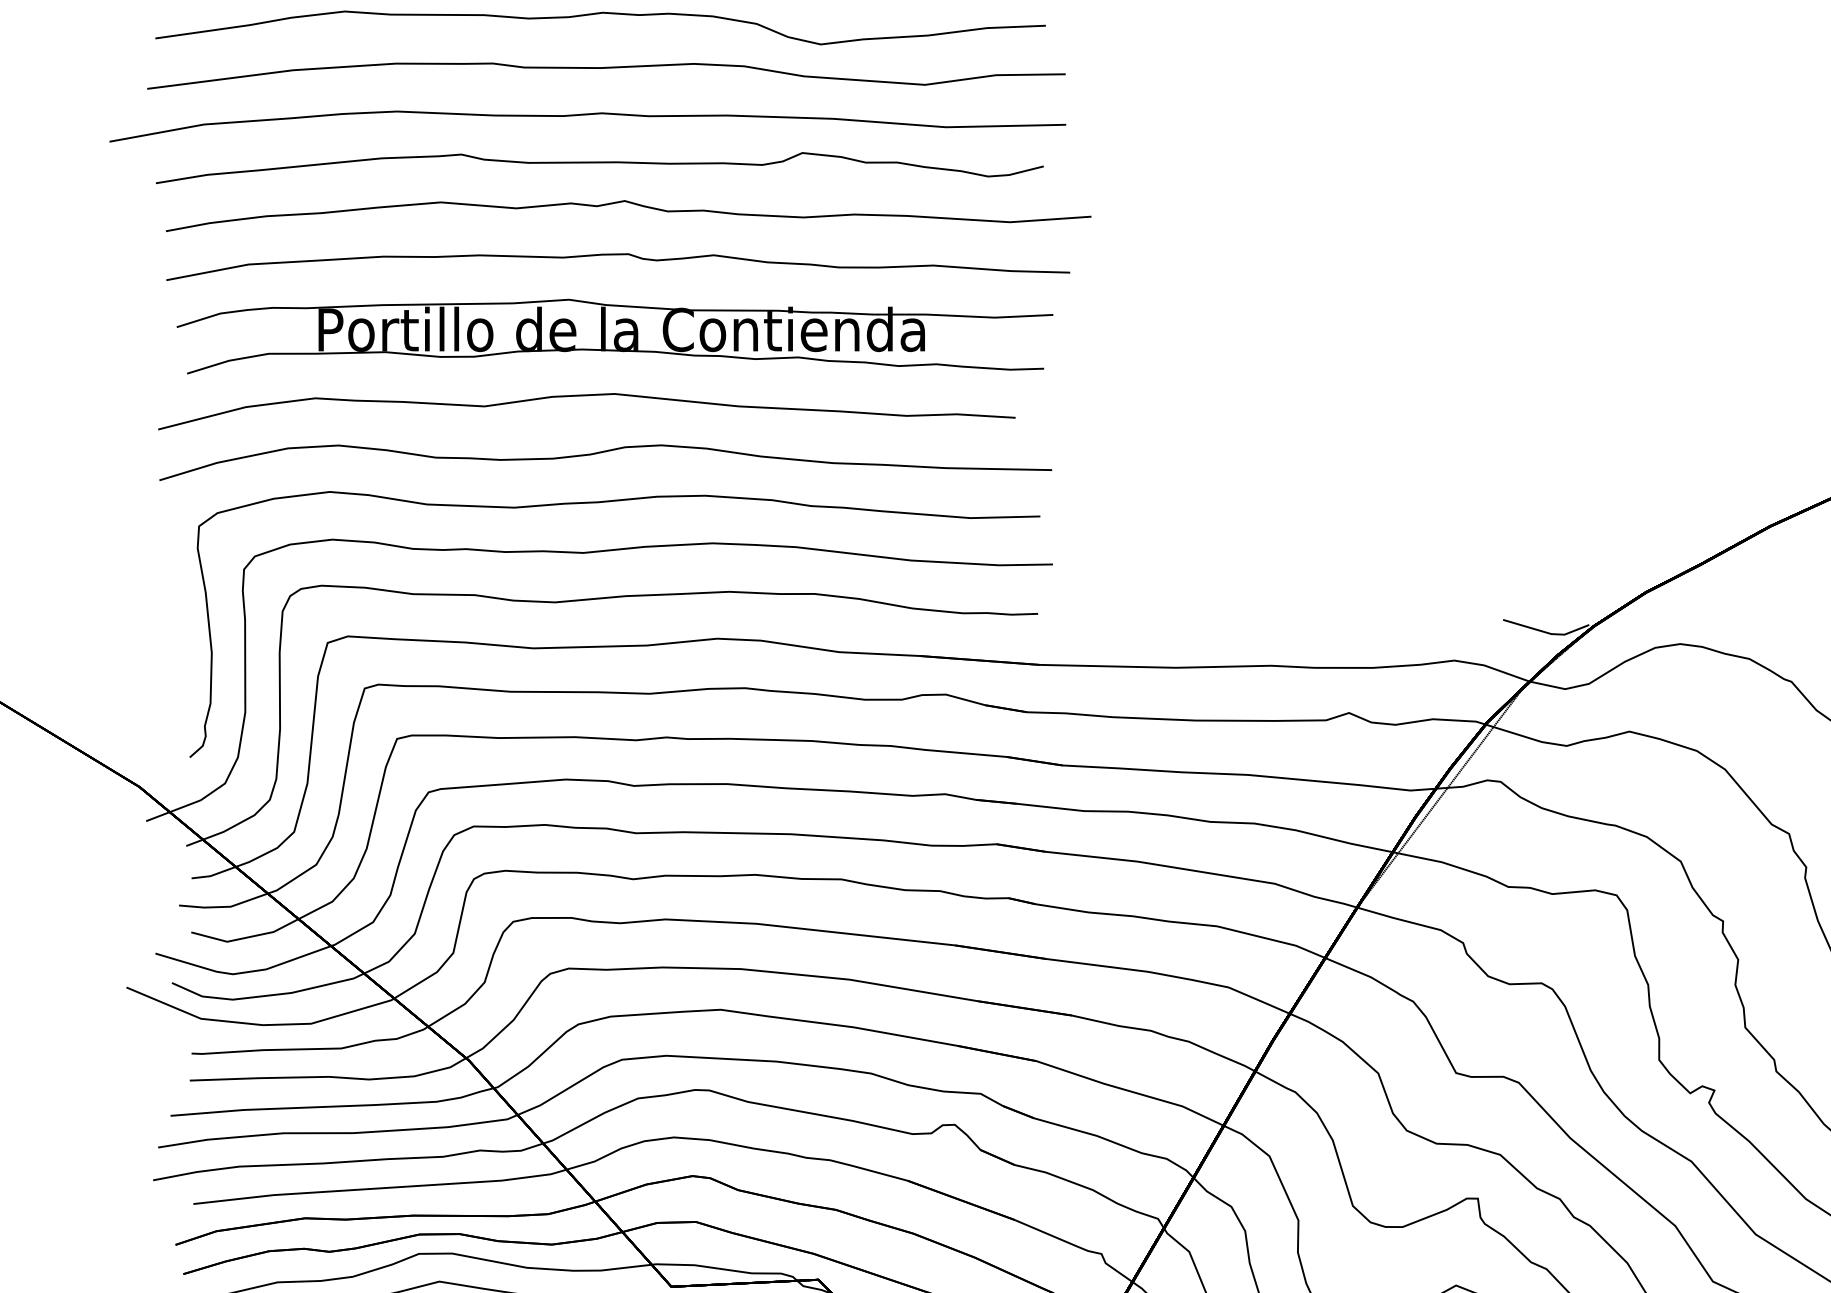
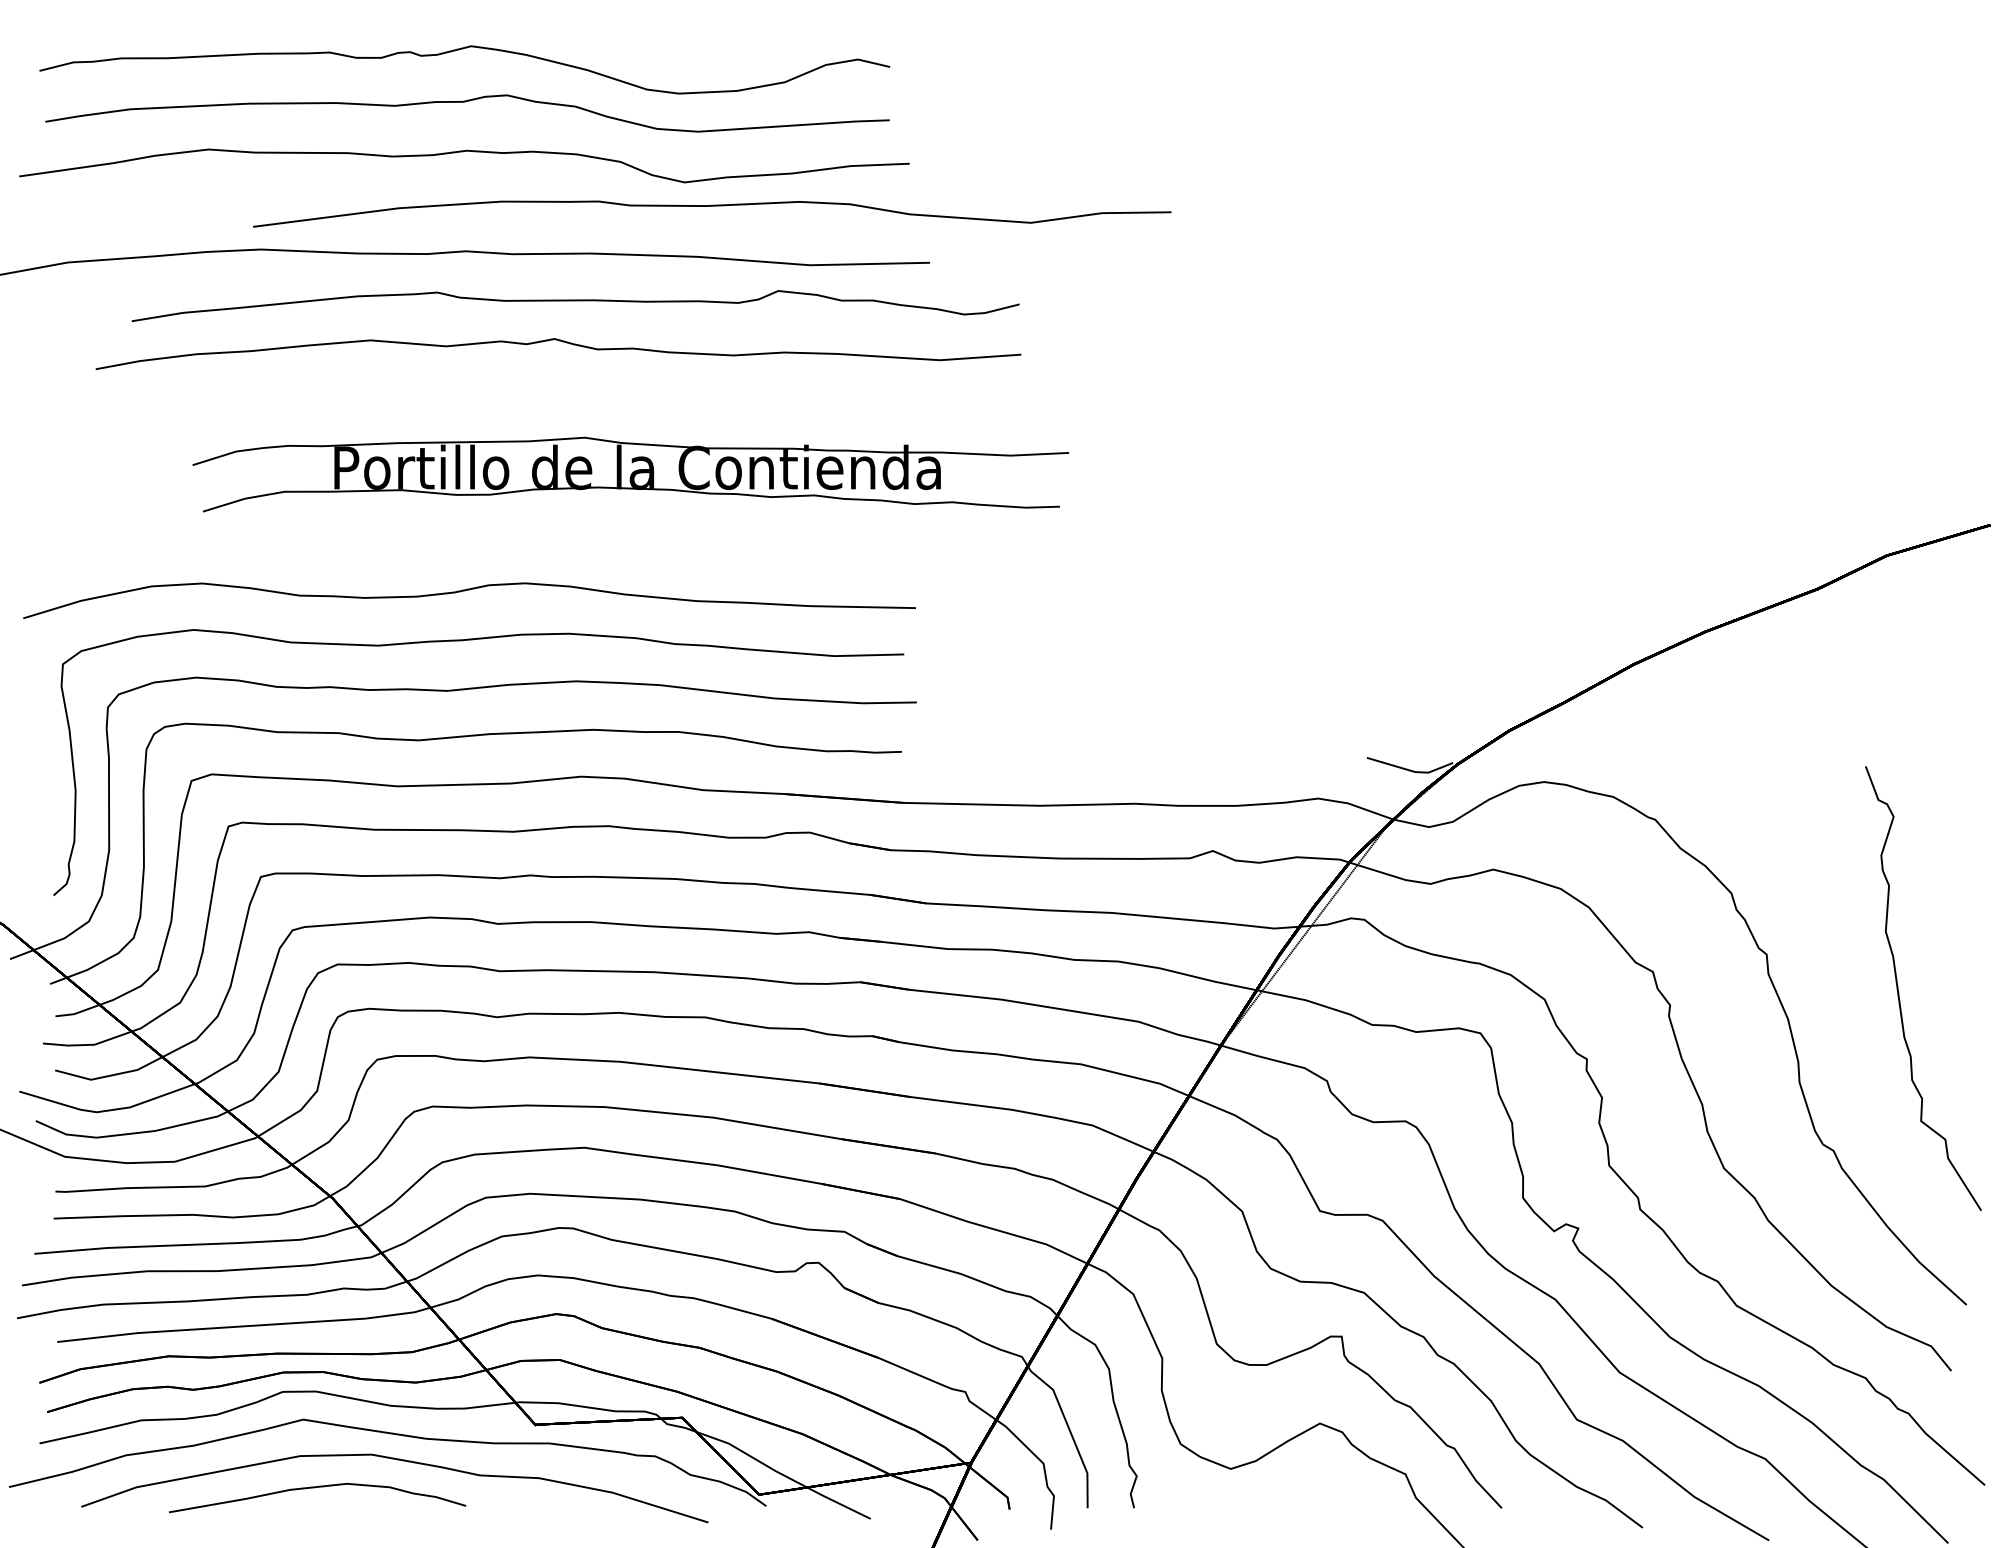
part: (606, 68) -> (712, 206), moved
curve: (599, 163) -> (575, 301), moved
part: (632, 204) -> (562, 342), moved
curve: (617, 255) -> (481, 393), removed
part: (614, 336) -> (630, 474), moved
curve: (586, 396) -> (450, 534), removed

